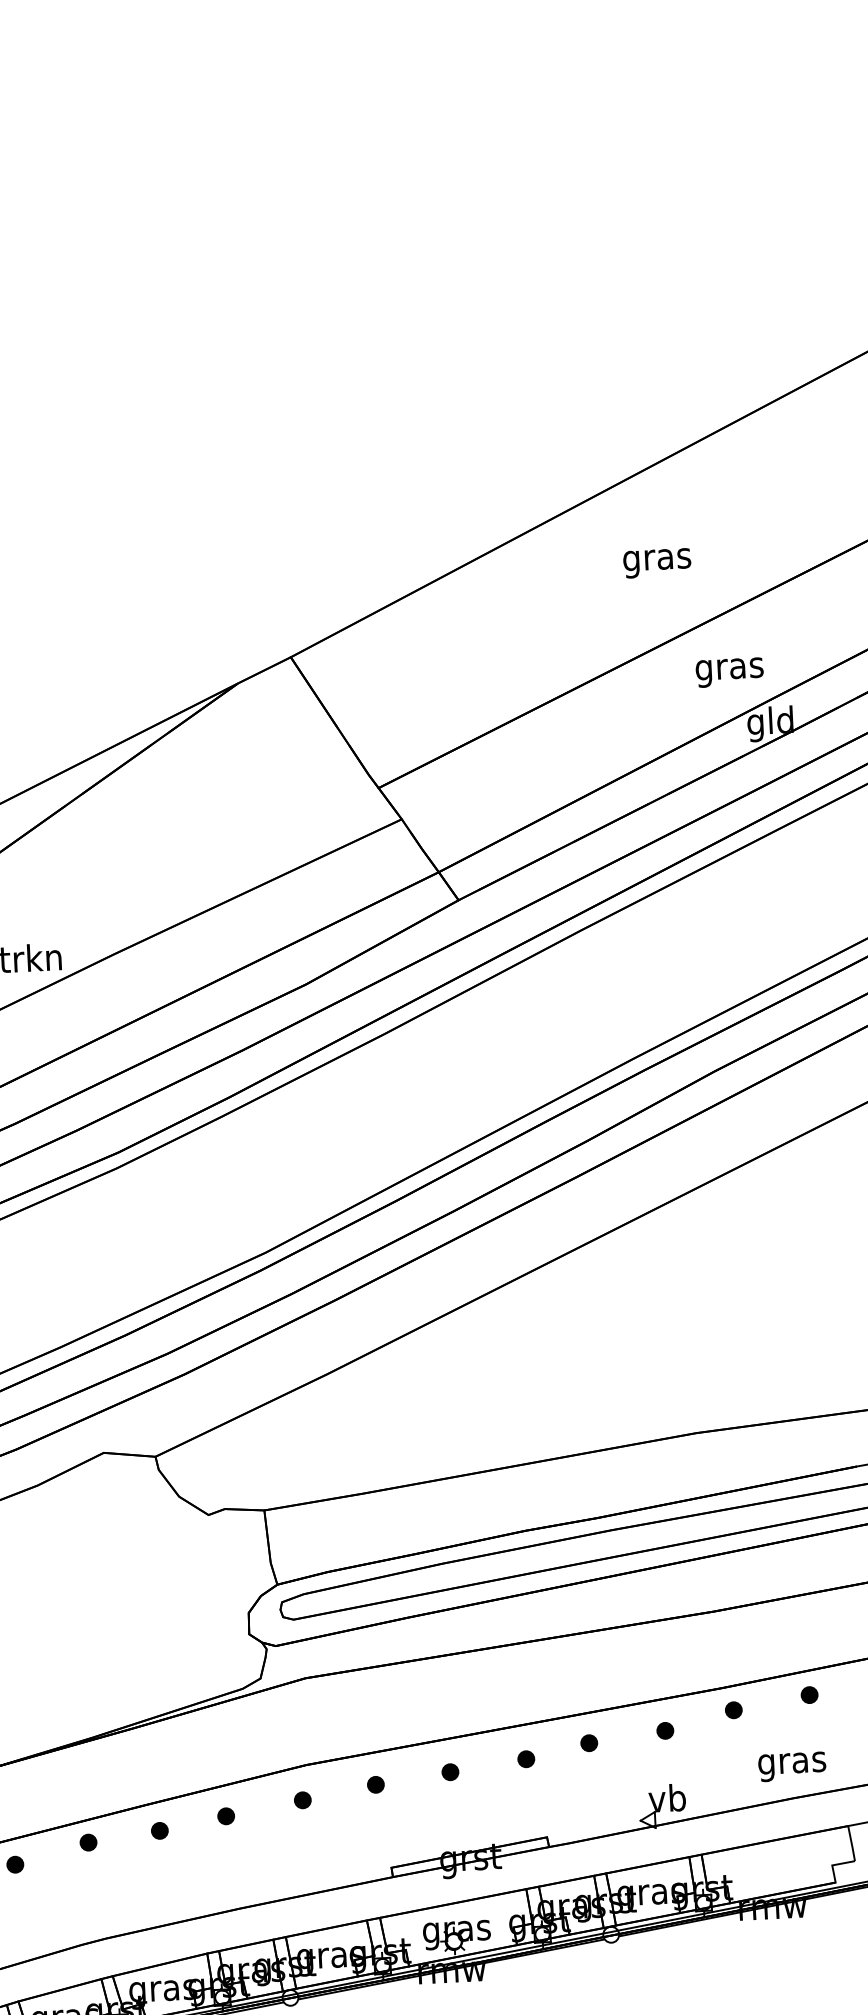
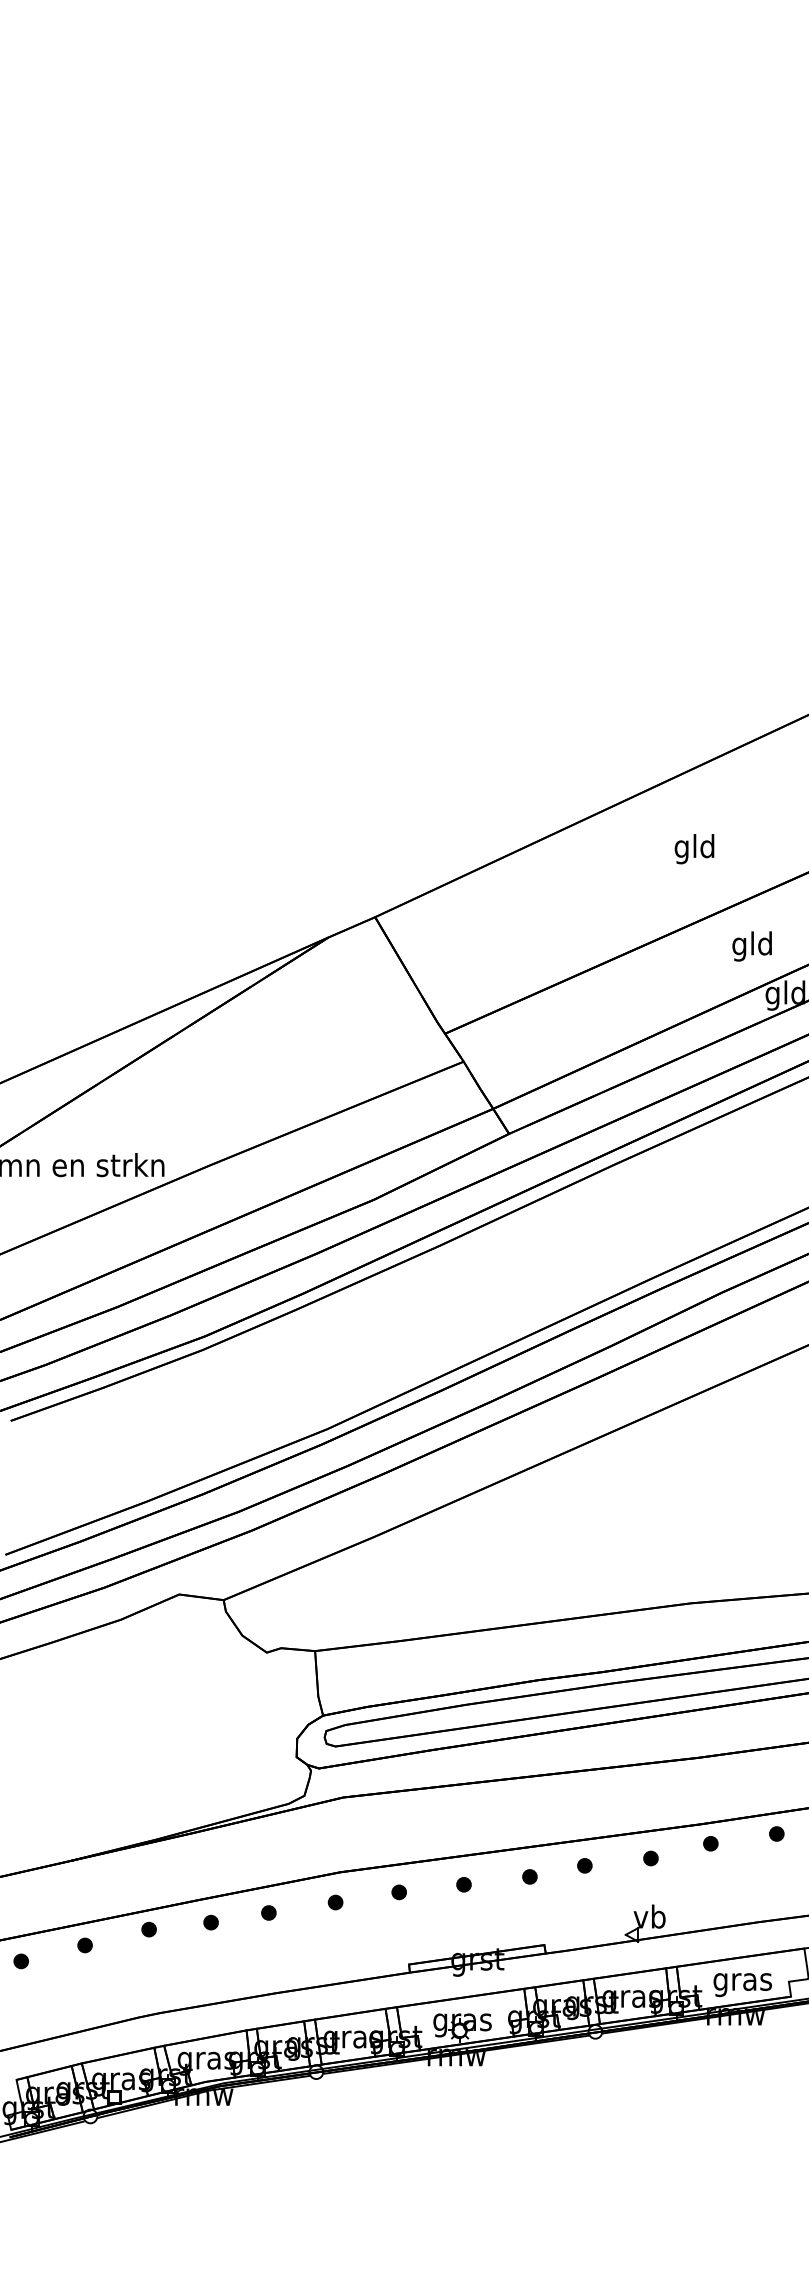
text: (656, 560) -> (694, 849), gras -> gld
text: (729, 669) -> (752, 946), gras -> gld
text: (792, 1767) -> (742, 1985), moved

